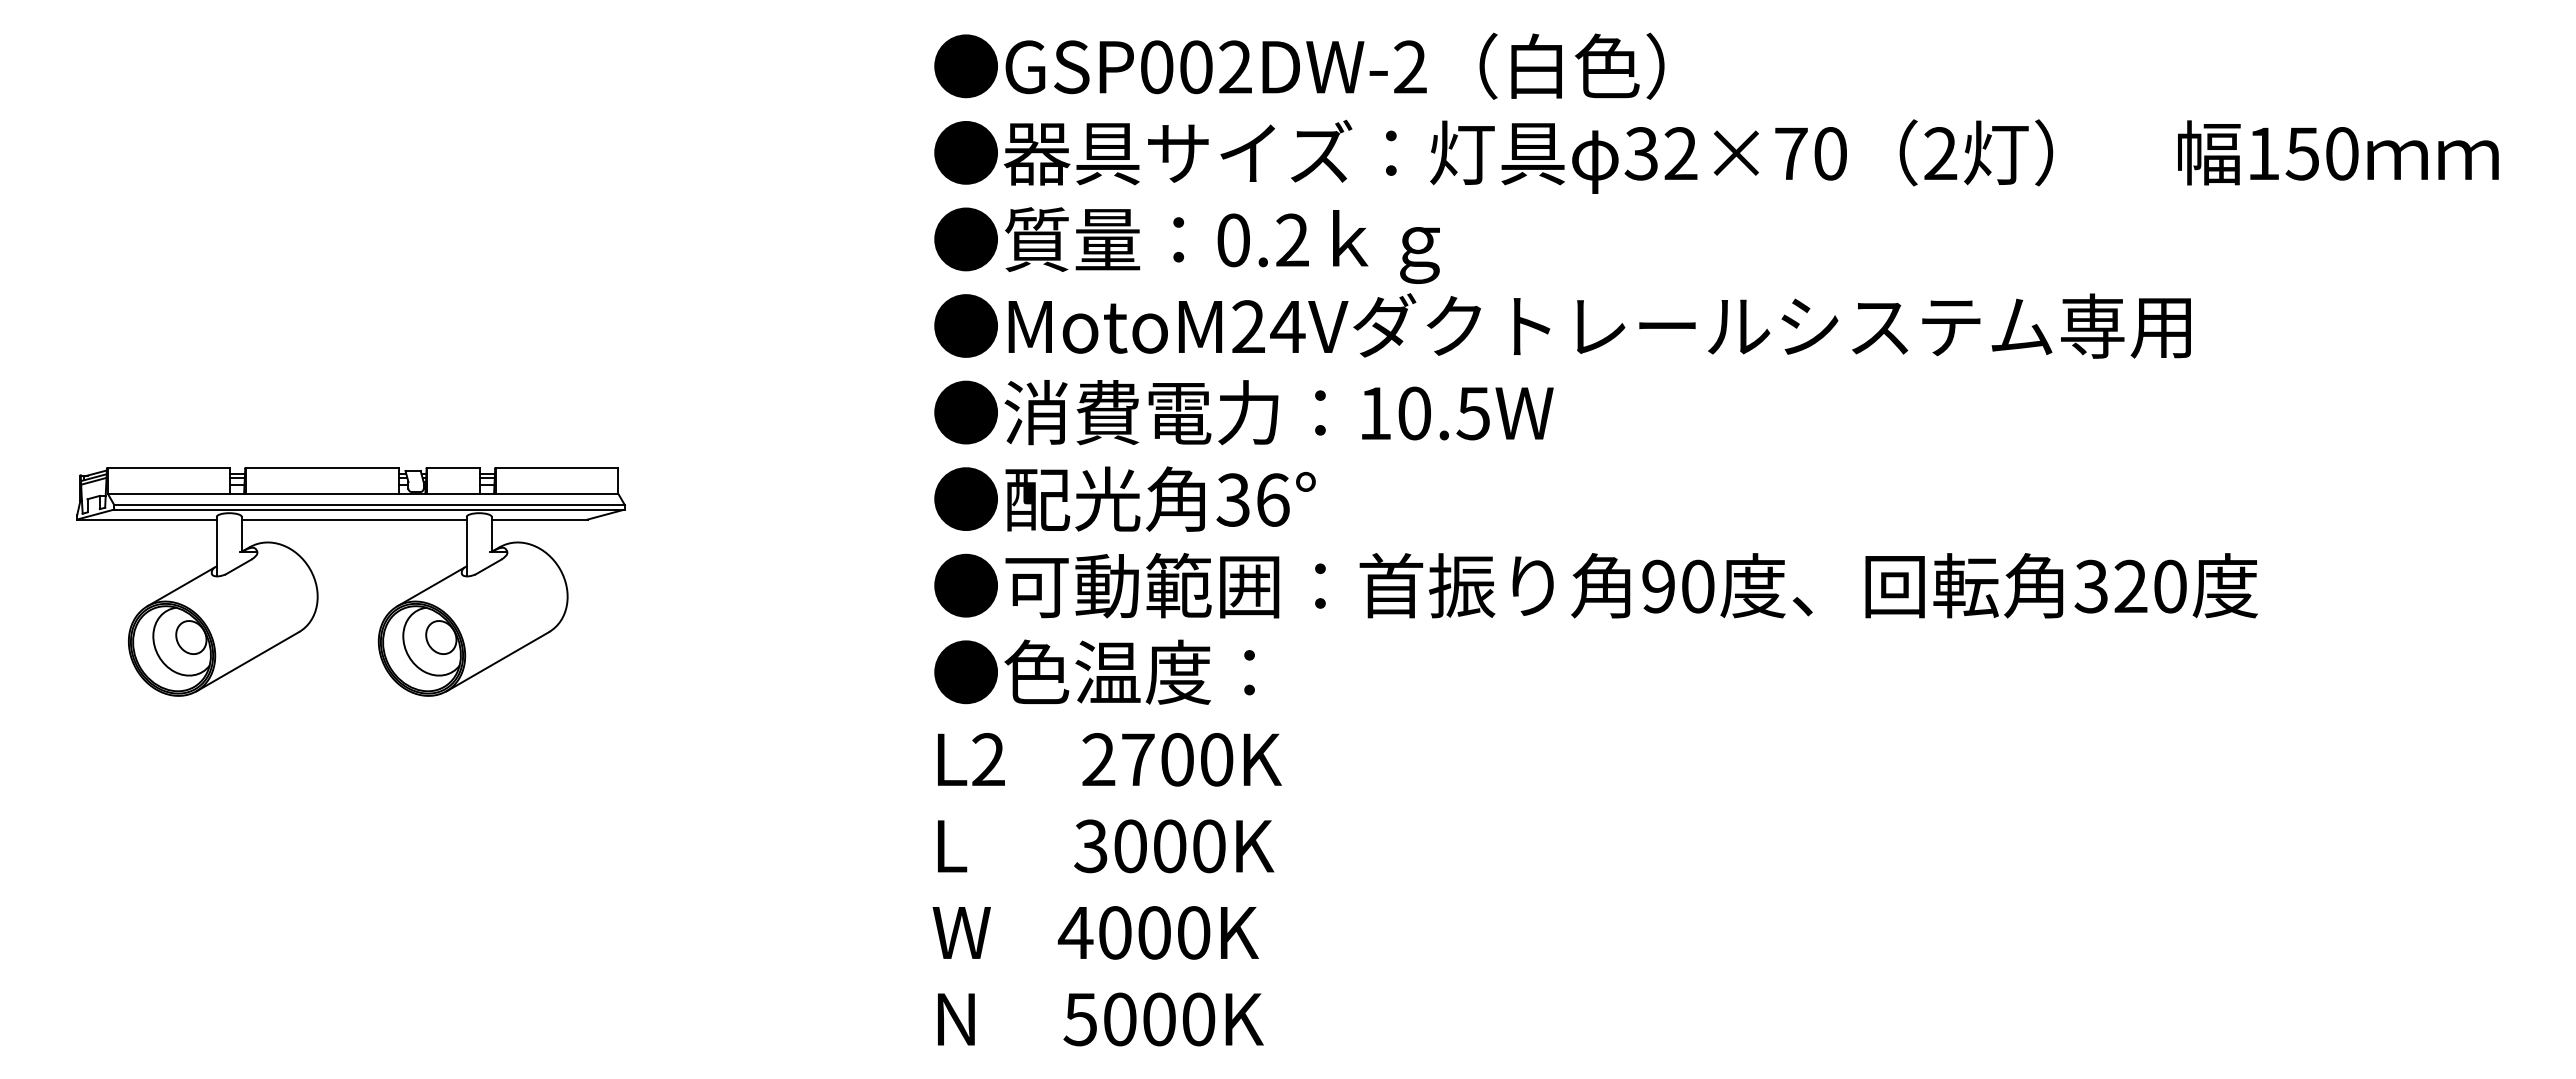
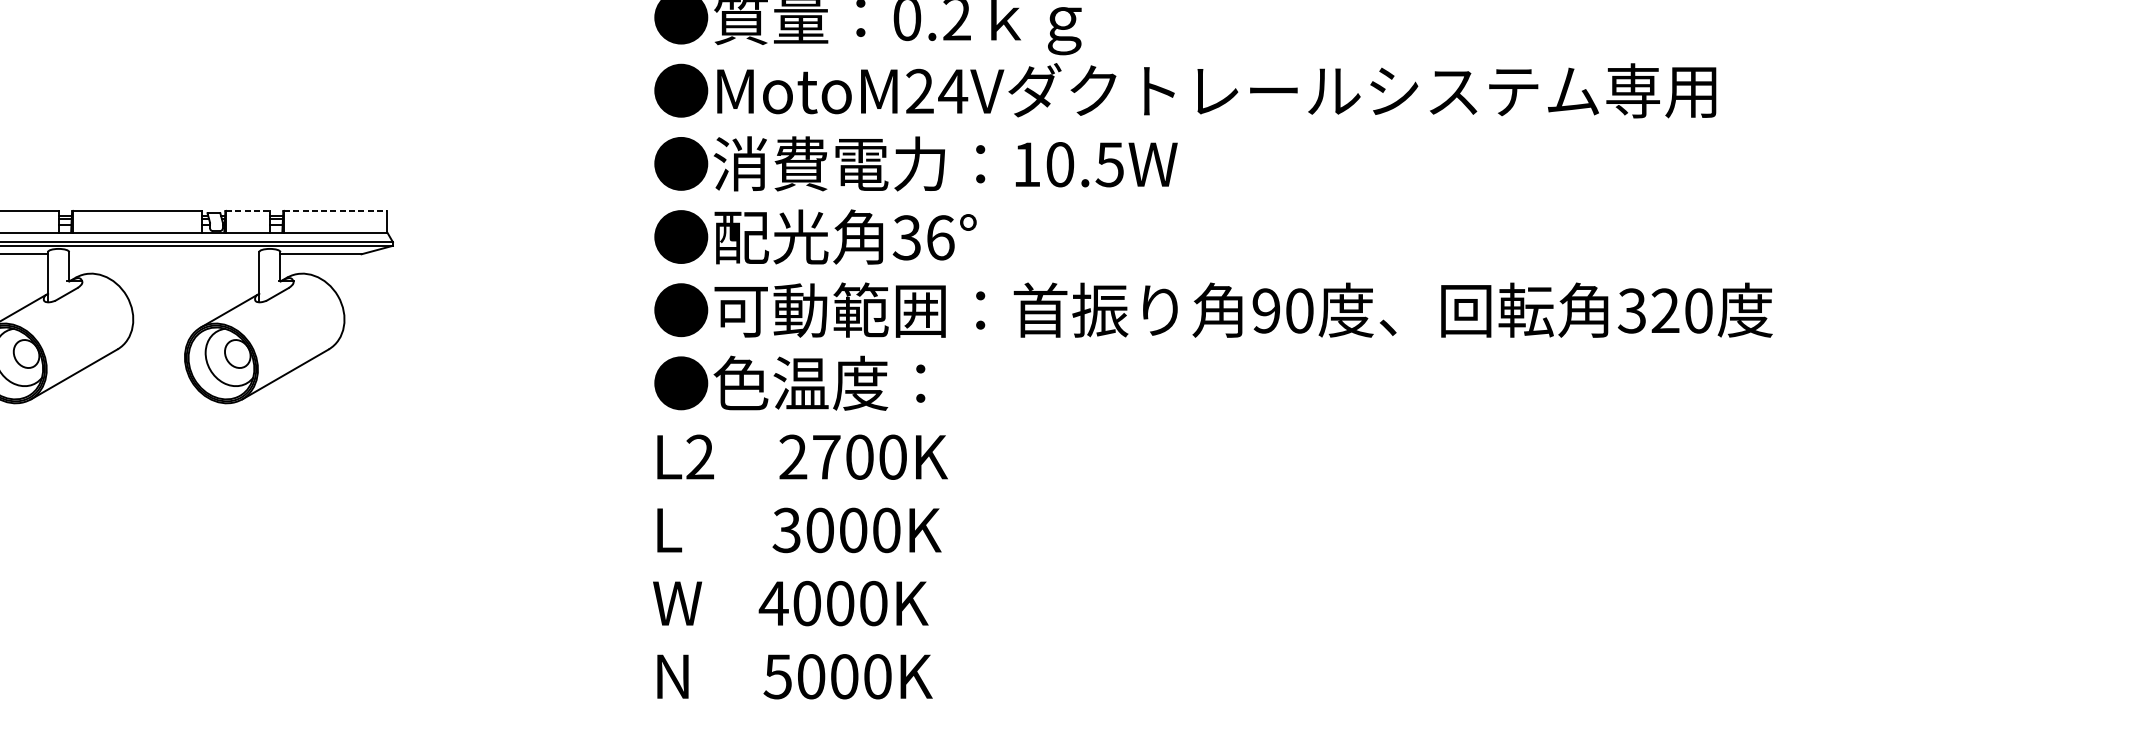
line: (454, 468) -> (248, 211), solid -> dashed
line: (557, 468) -> (335, 211), solid -> dashed
line: (353, 519) -> (163, 254), removed

